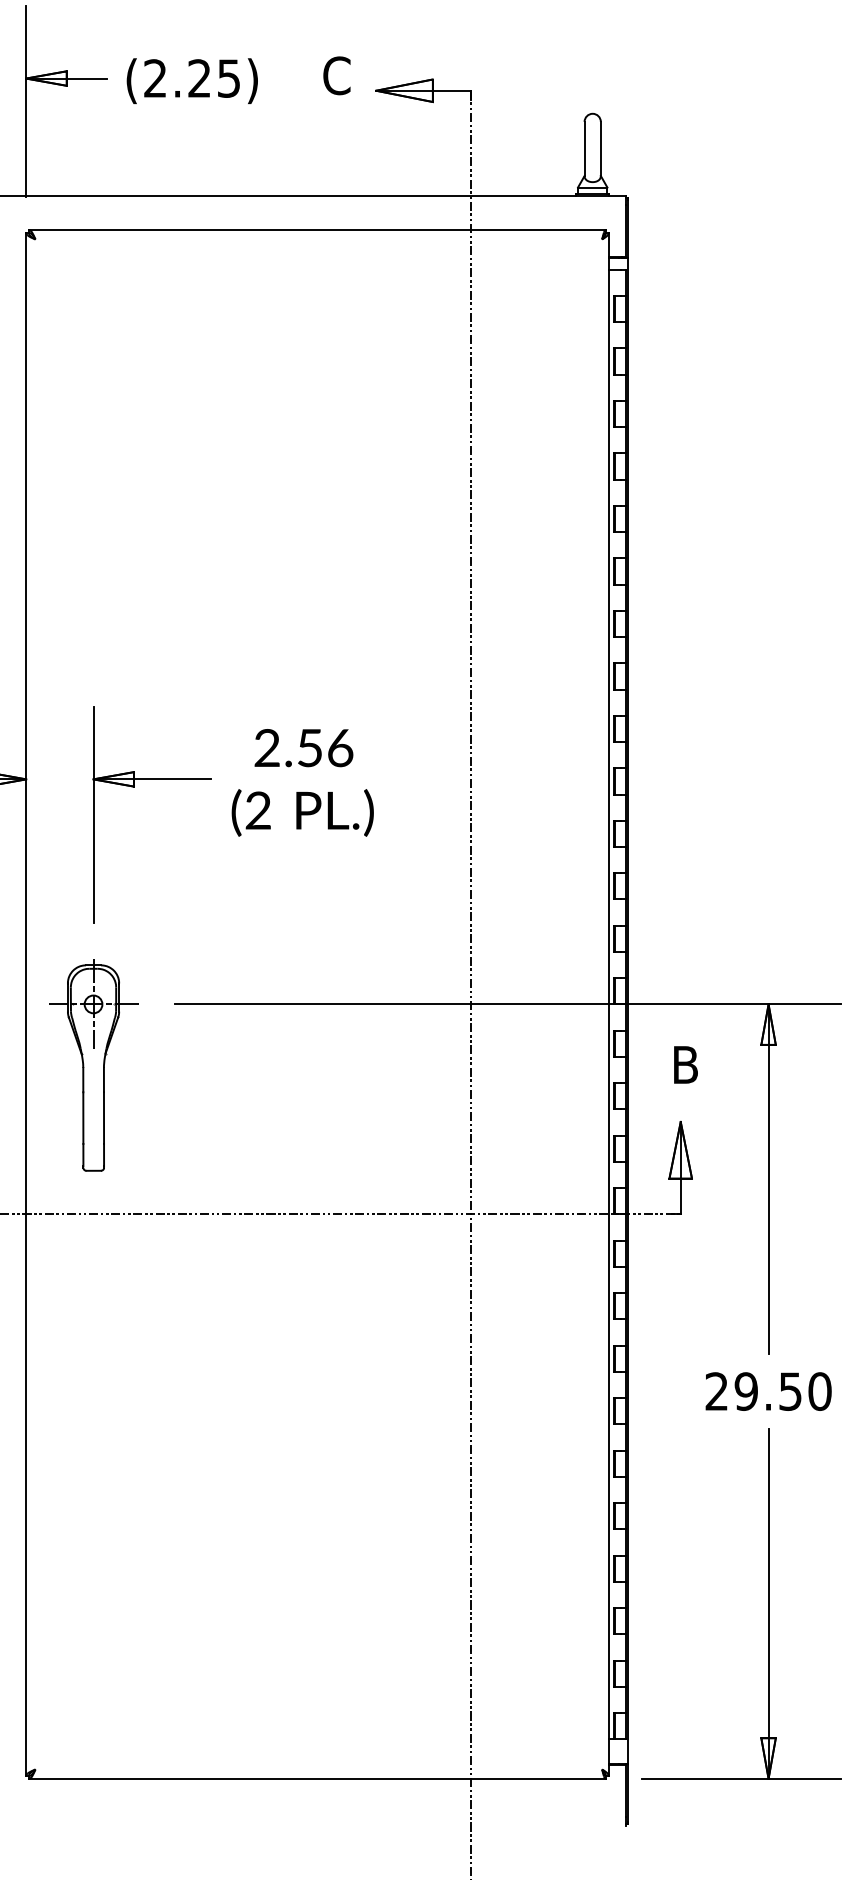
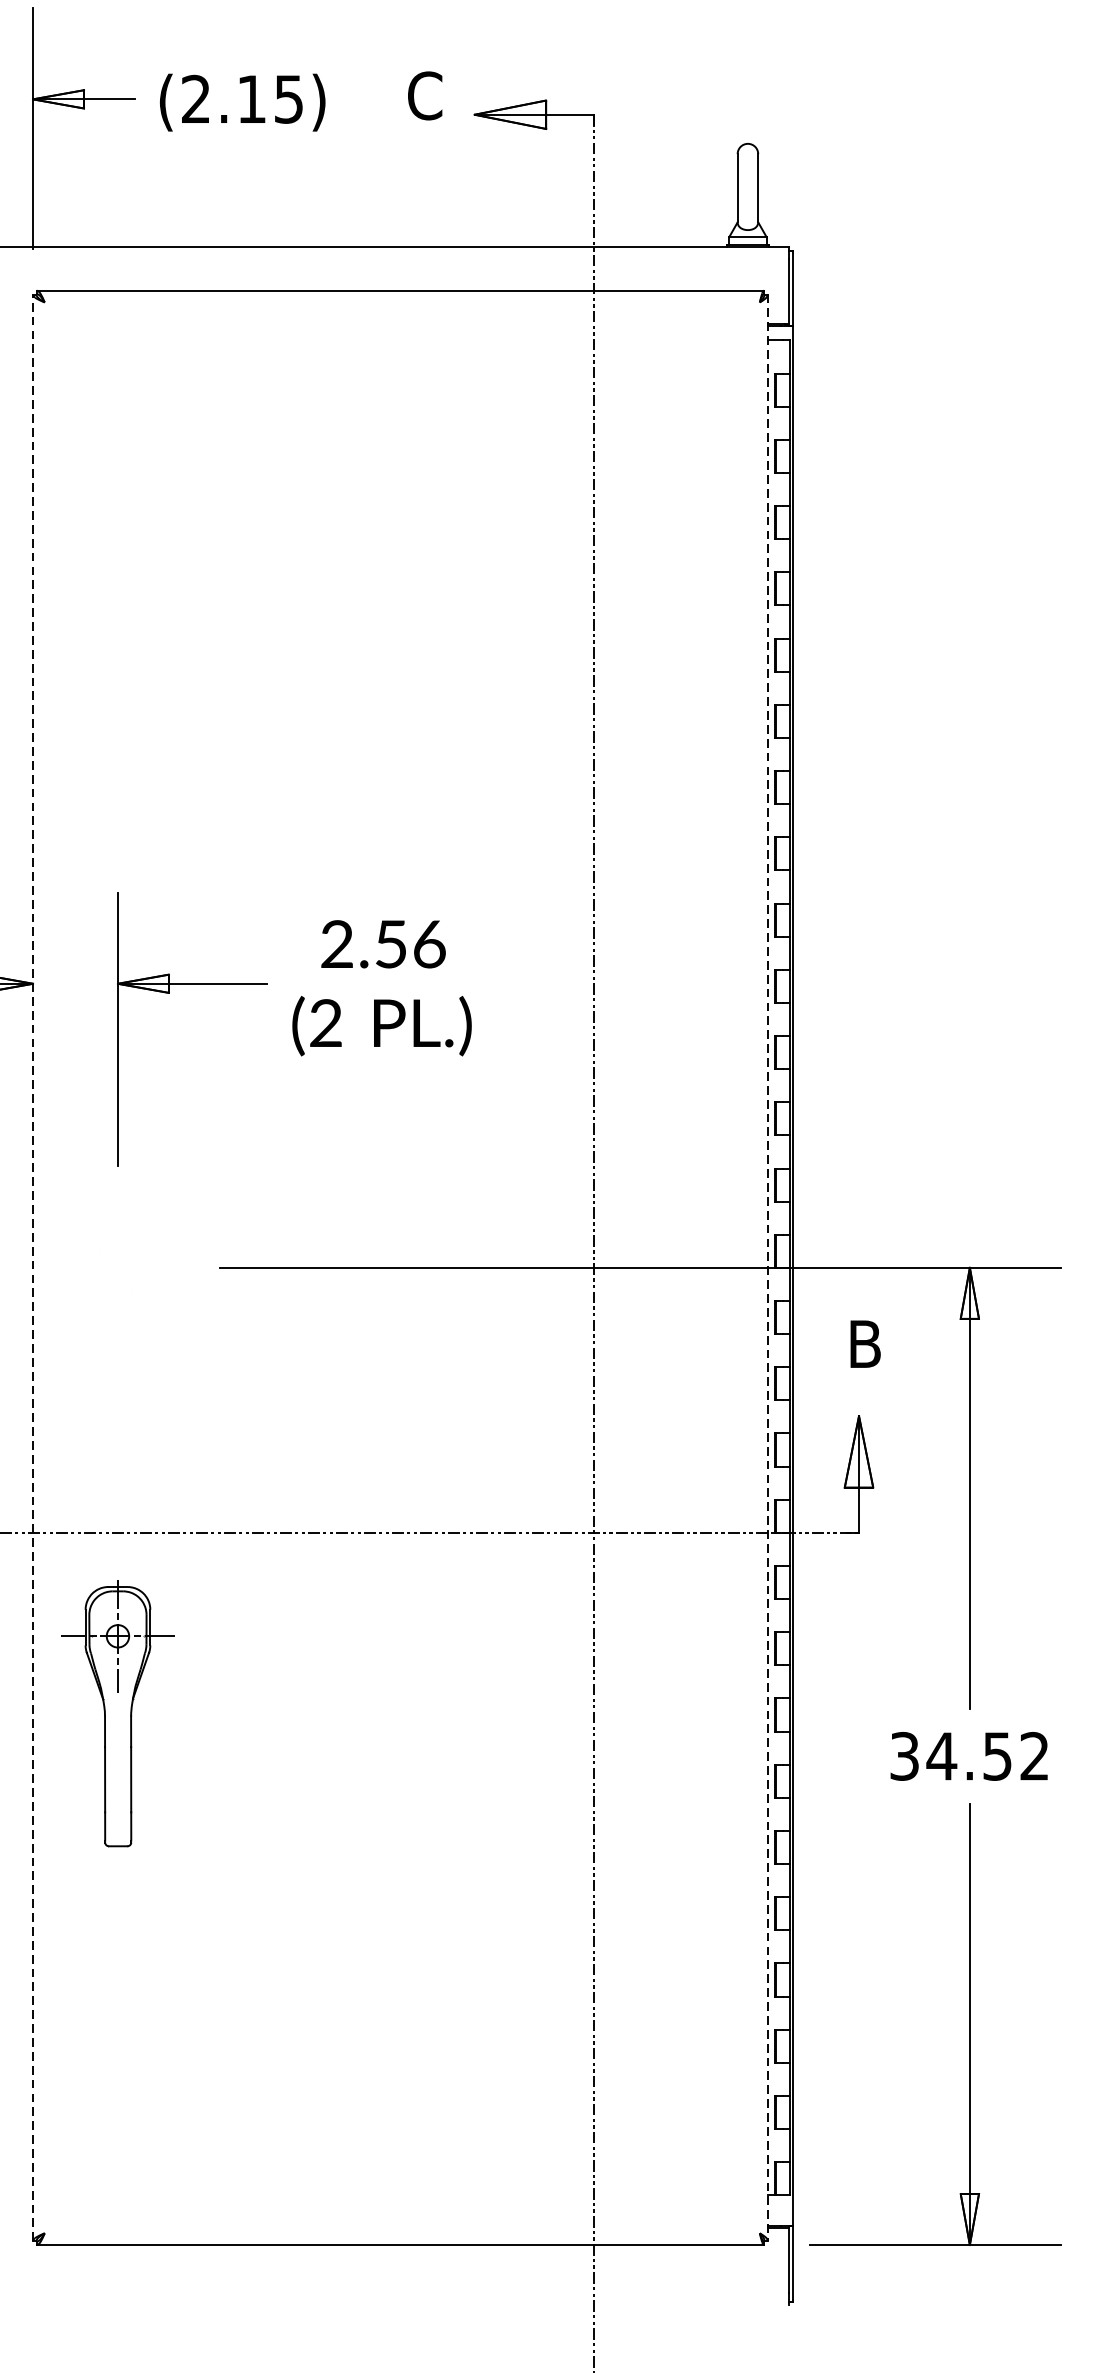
text: (199, 78) -> (251, 99), (2.25) -> (2.15)
line: (26, 1003) -> (33, 1266), solid -> dashed
line: (608, 1004) -> (767, 1267), solid -> dashed
part: (93, 1065) -> (117, 1713), moved
text: (768, 1391) -> (969, 1756), 29.50 -> 34.52

